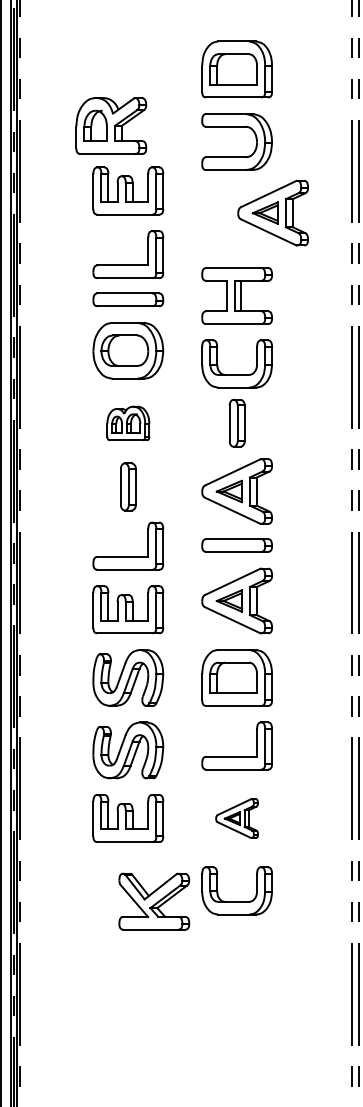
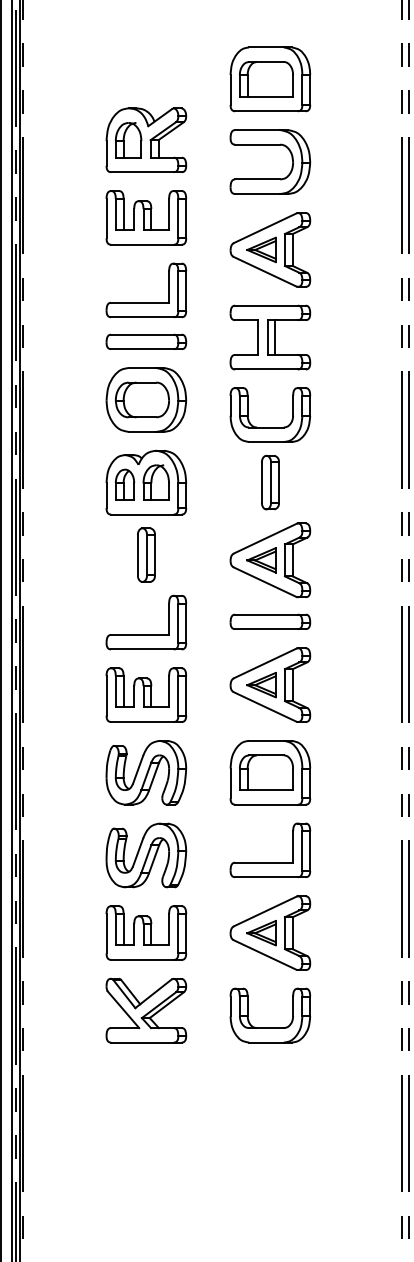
part: (111, 125) -> (146, 139), moved
part: (272, 212) -> (269, 249), moved
part: (128, 423) -> (146, 482), size x1.67
part: (236, 818) -> (269, 933), size x1.67
part: (154, 901) -> (146, 1010), moved

